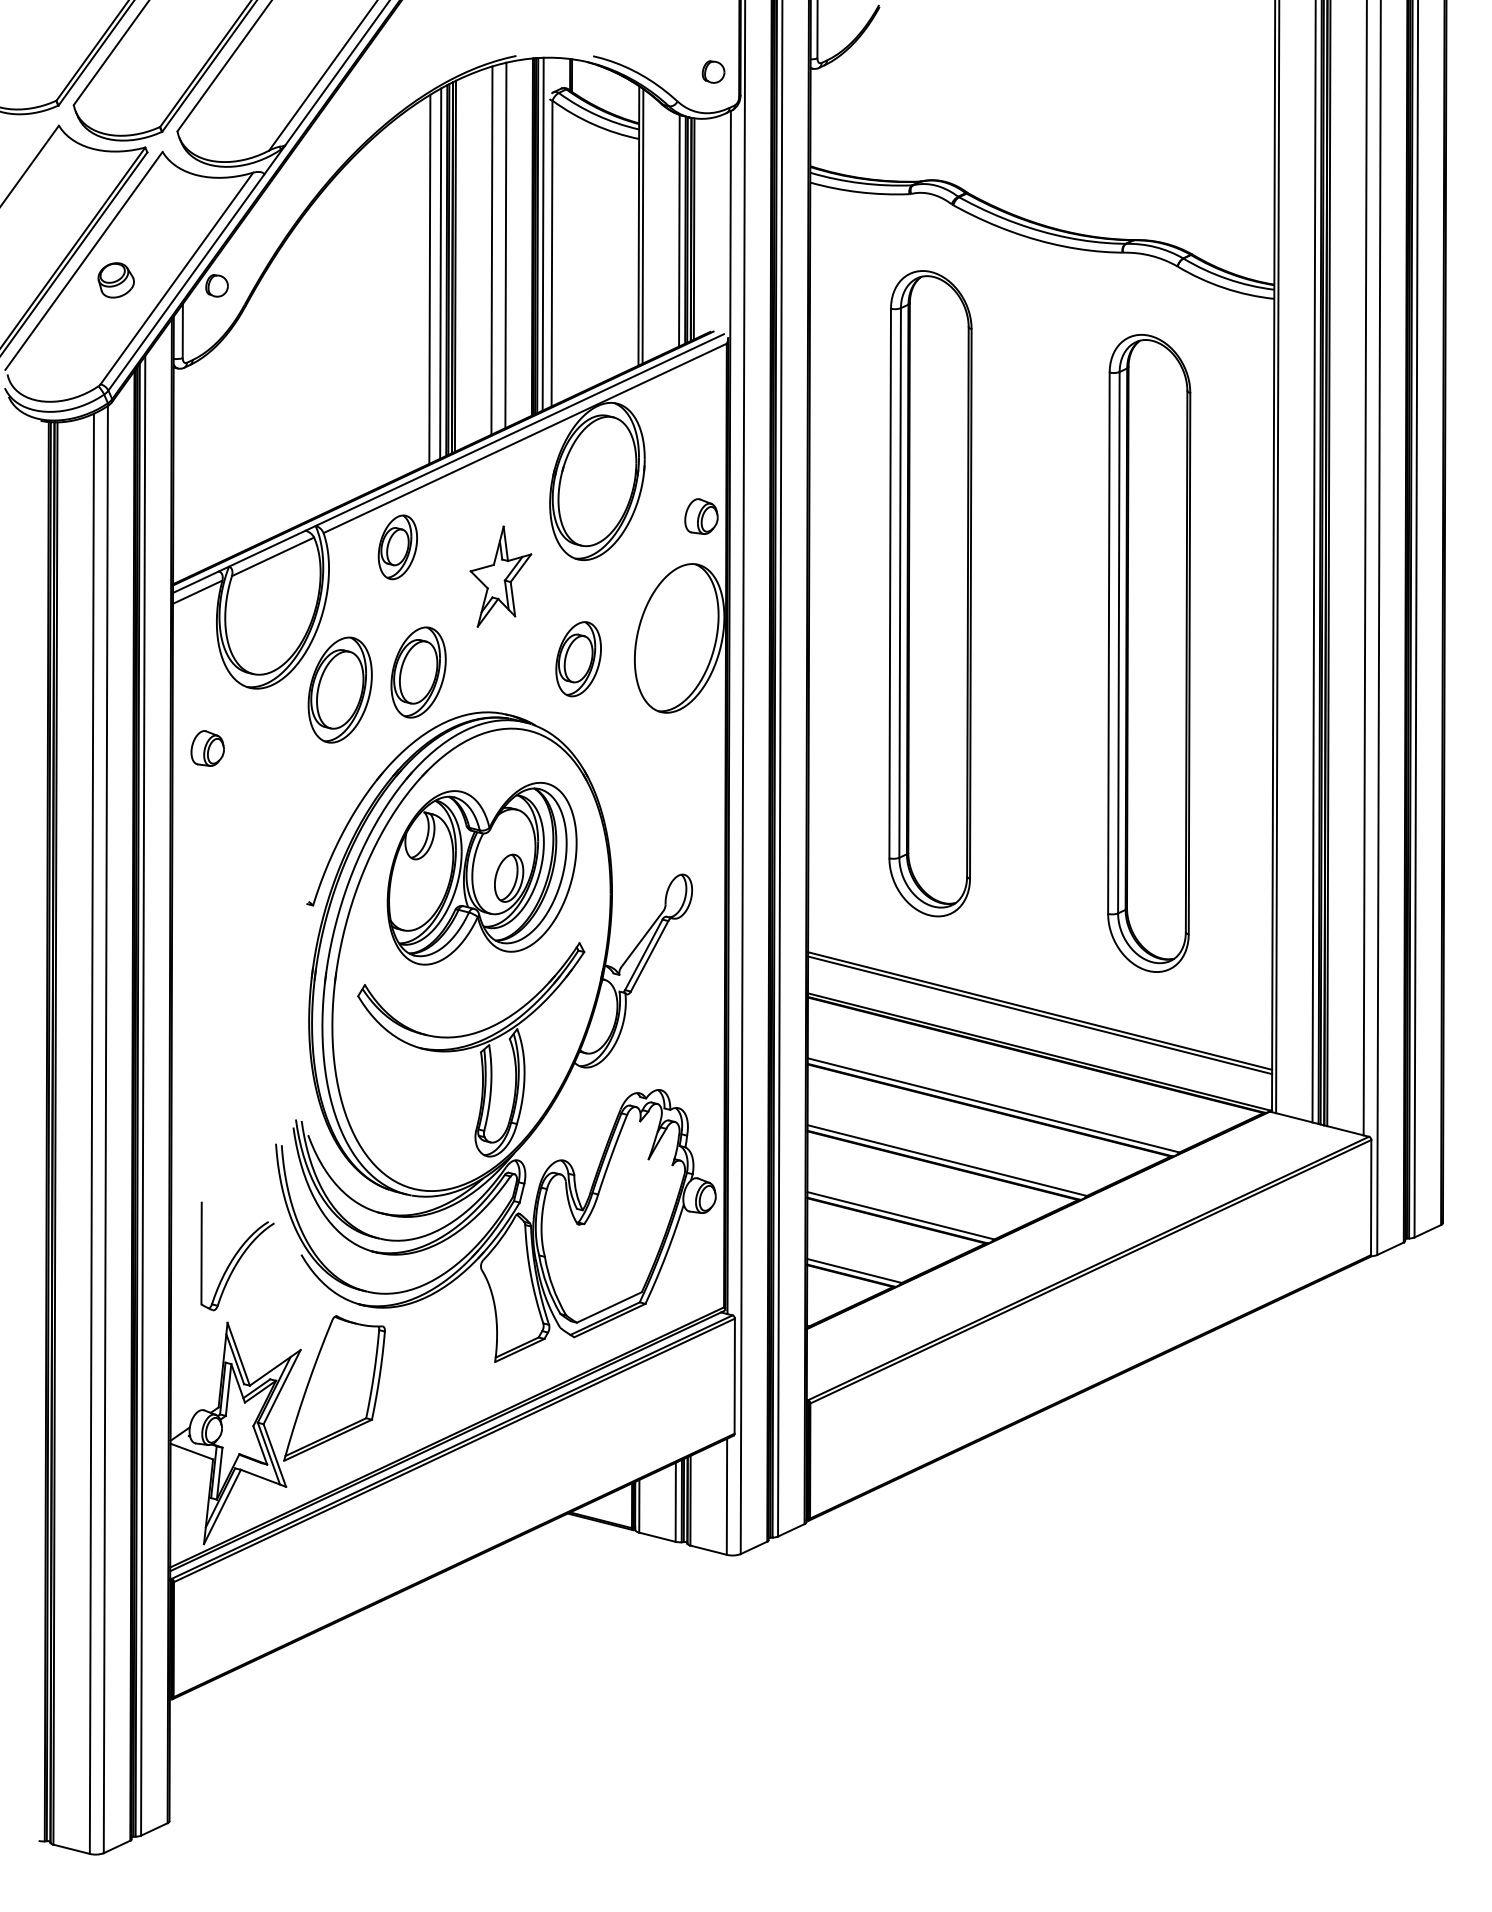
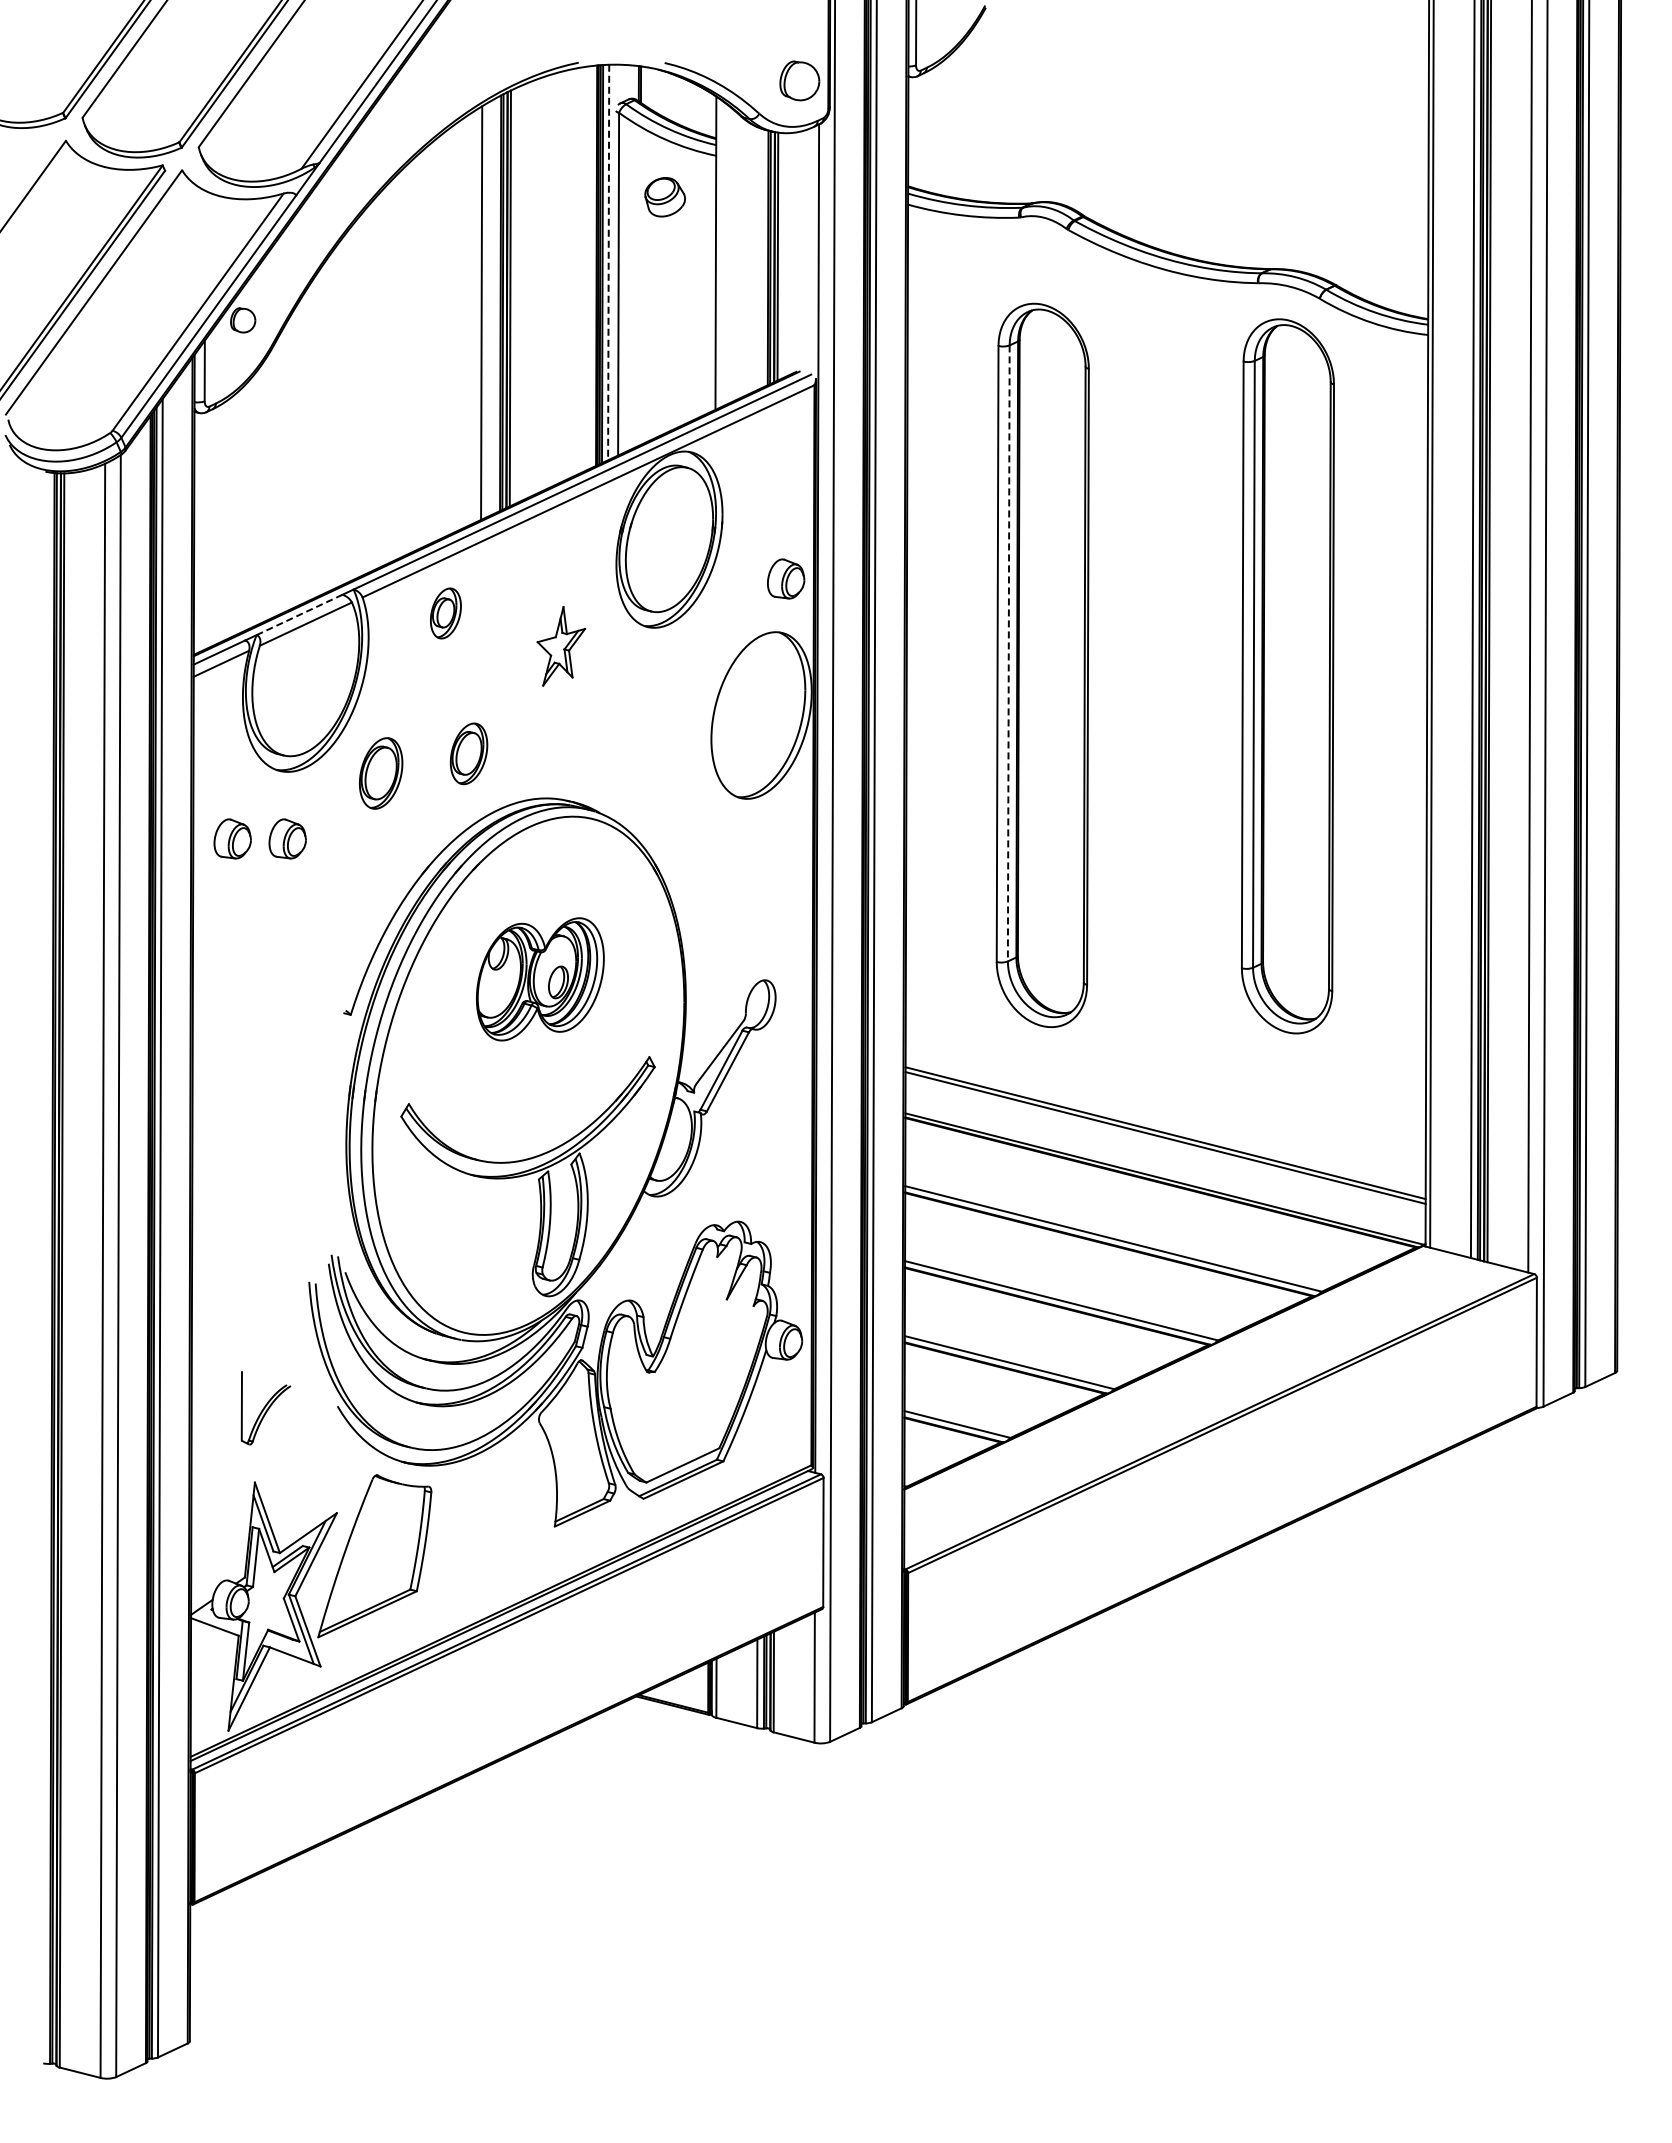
part: (713, 71) -> (799, 80), size x1.6
line: (642, 226) -> (720, 253), removed
line: (678, 230) -> (760, 258), removed
line: (543, 234) -> (608, 262), solid -> dashed
line: (505, 244) -> (566, 274), removed
line: (491, 250) -> (550, 280), removed
line: (440, 273) -> (493, 306), removed
part: (115, 280) -> (664, 197), moved
part: (397, 547) -> (445, 613), size x0.7
line: (267, 548) -> (299, 614), solid -> dashed
part: (501, 576) -> (561, 646), size x0.7
line: (899, 583) -> (1008, 653), solid -> dashed
part: (1148, 653) -> (1287, 676), moved
part: (578, 658) -> (648, 738), removed
part: (418, 672) -> (468, 753), size x0.6
part: (339, 690) -> (380, 773), size x0.6
part: (256, 748) -> (287, 838), added
part: (482, 873) -> (540, 979), size x0.6
part: (236, 1256) -> (265, 1408), size x0.6

